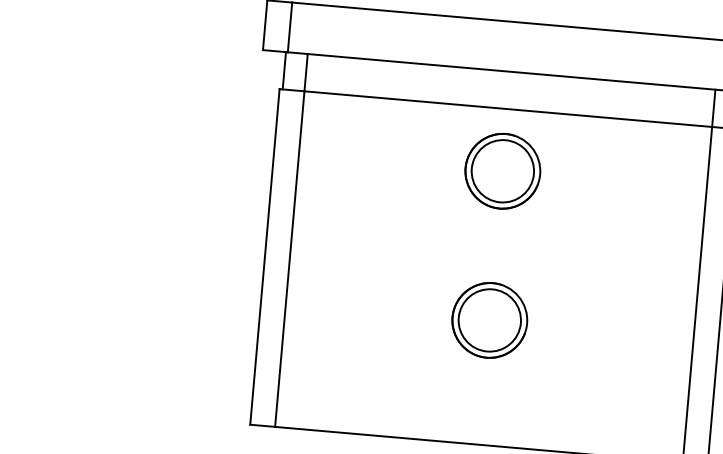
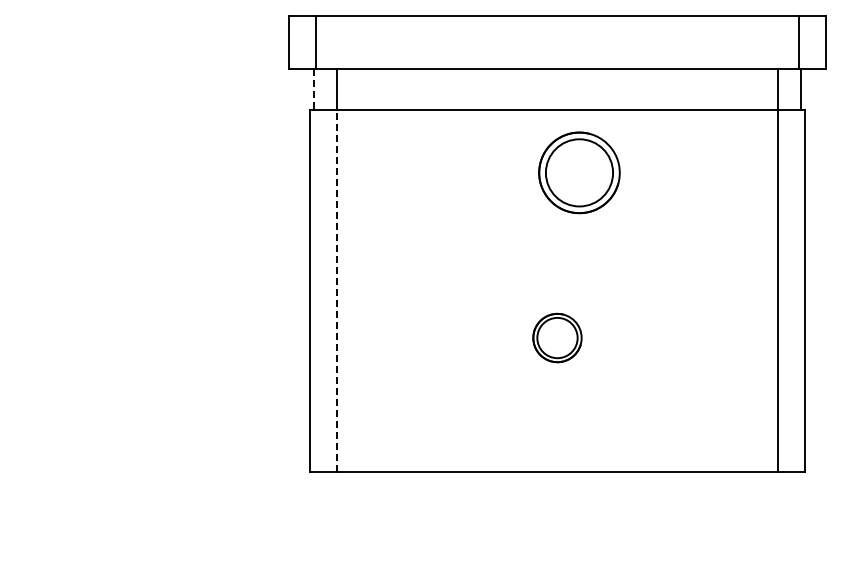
line: (284, 71) -> (313, 90), solid -> dashed
part: (502, 170) -> (579, 172), moved
line: (290, 258) -> (337, 290), solid -> dashed
part: (489, 319) -> (557, 337), size x0.6

